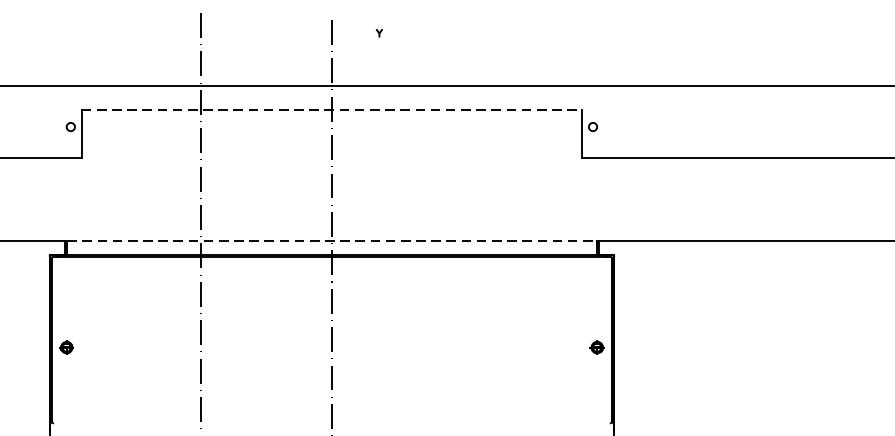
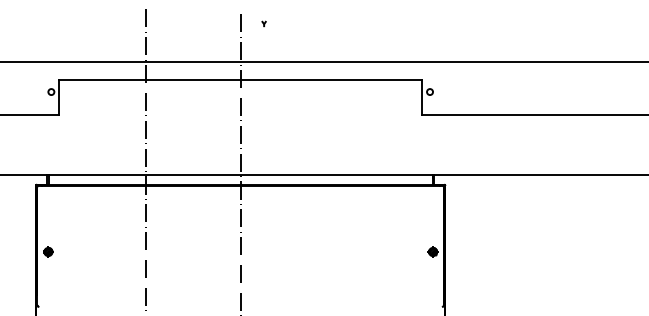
part: (378, 32) -> (263, 23), moved
line: (333, 111) -> (241, 80), dashed -> solid
line: (331, 240) -> (240, 174), dashed -> solid

